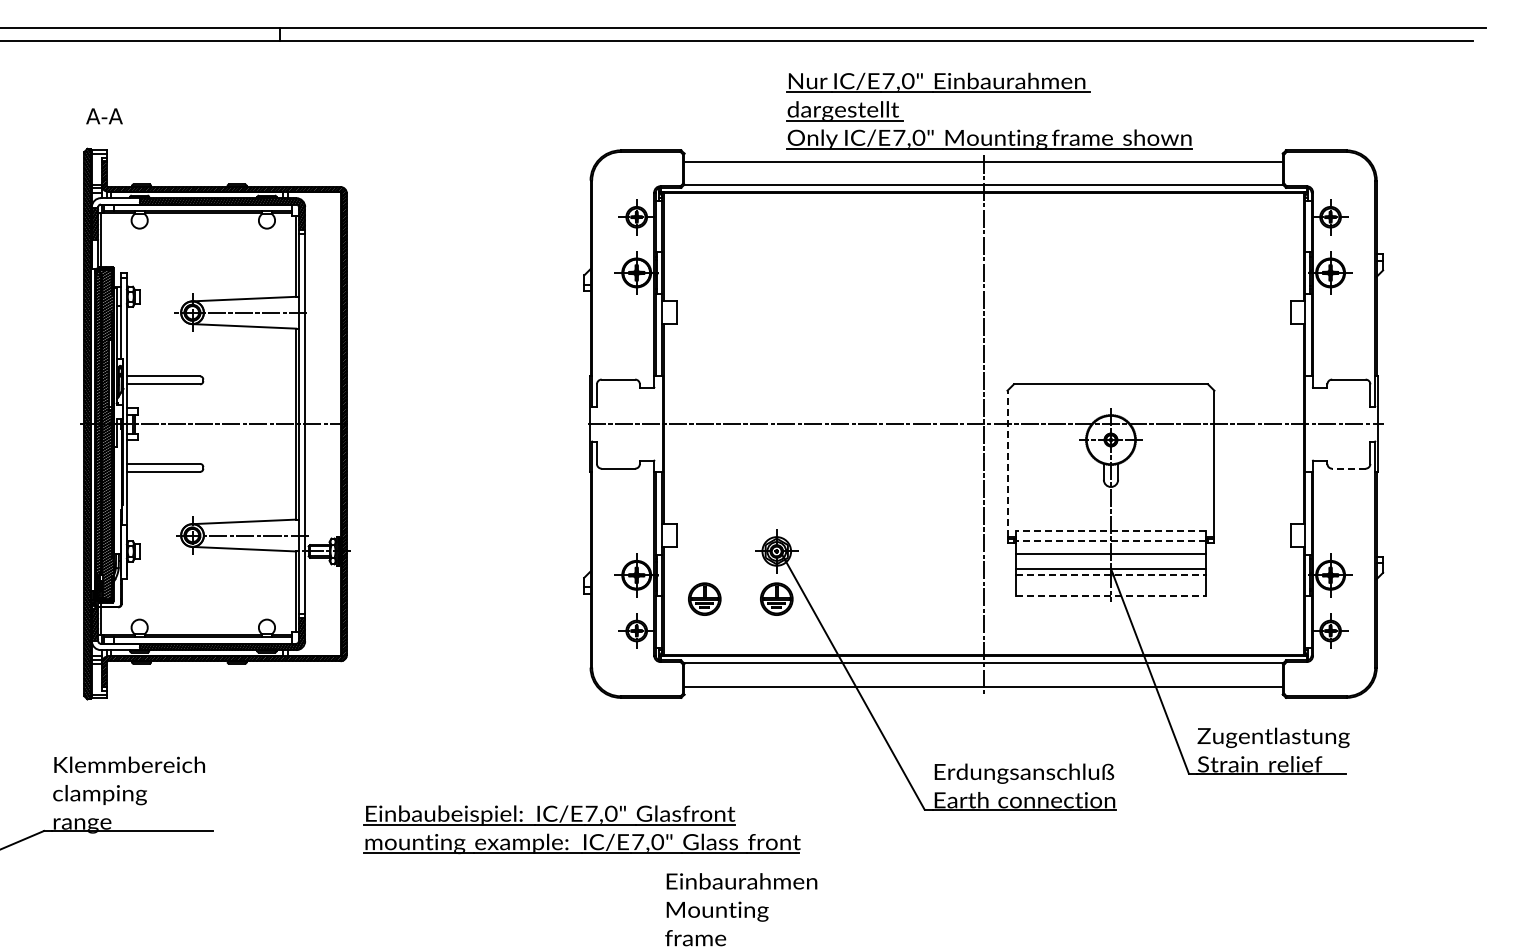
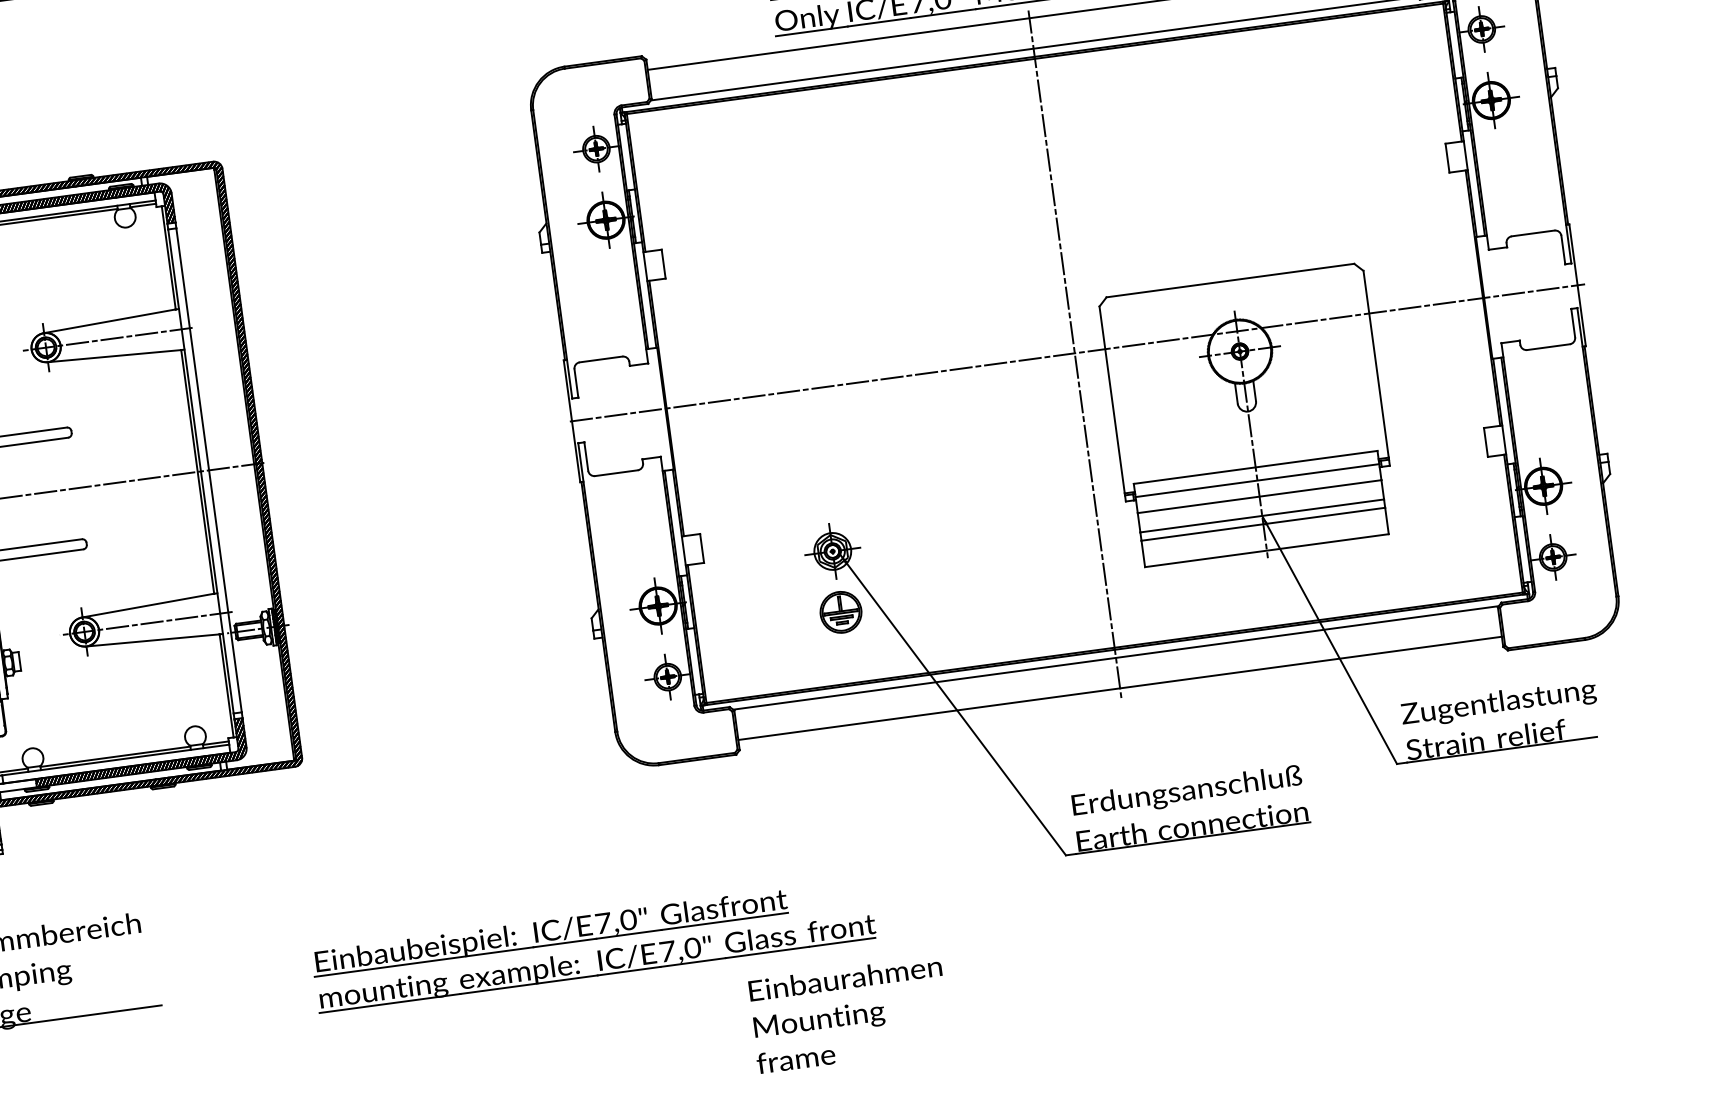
line: (1007, 463) -> (1112, 399), dashed -> solid
line: (1348, 468) -> (1547, 346), dashed -> solid
line: (1110, 530) -> (1255, 467), dashed -> solid
line: (1110, 541) -> (1256, 481), dashed -> solid
line: (1111, 575) -> (1264, 524), dashed -> solid
line: (1111, 596) -> (1267, 551), dashed -> solid
part: (704, 598) -> (748, 623), removed
part: (581, 829) -> (593, 945), moved

